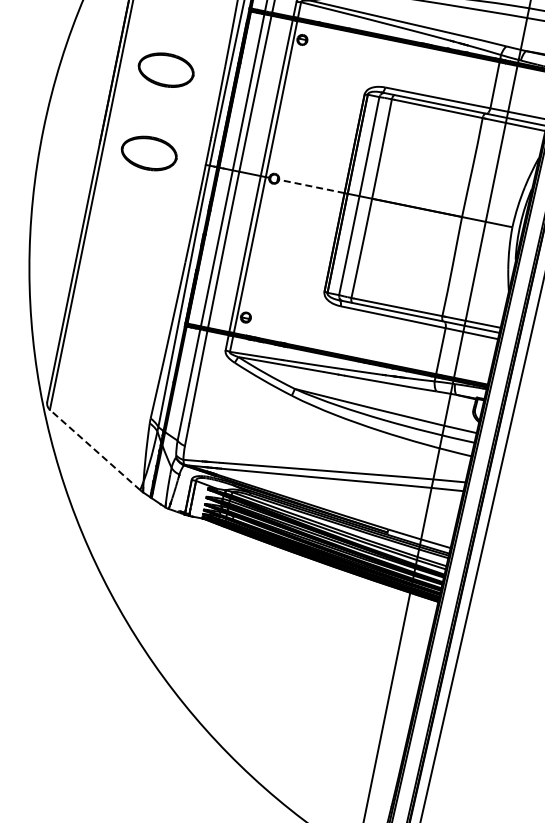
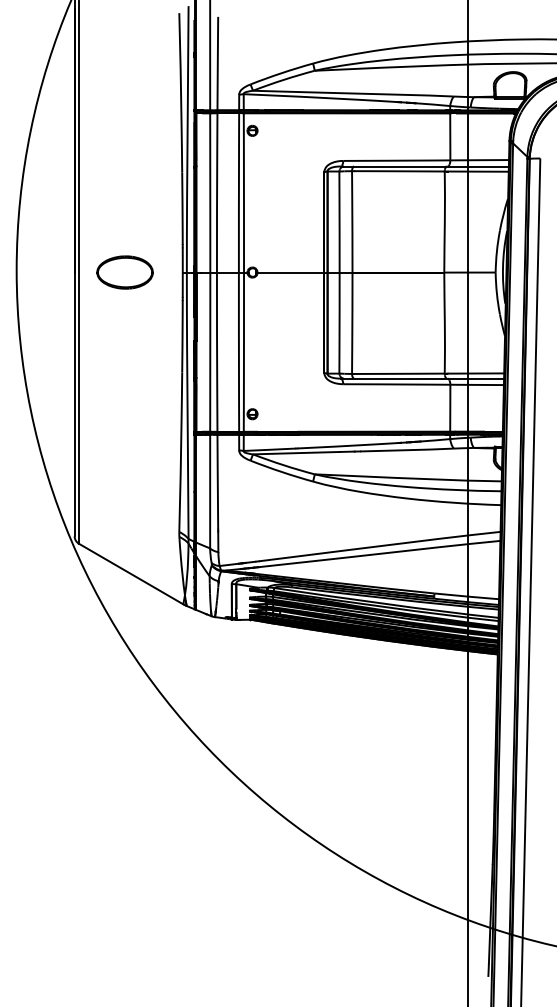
part: (165, 69) -> (124, 187), removed
line: (311, 186) -> (290, 272), dashed -> solid
line: (94, 449) -> (130, 573), dashed -> solid

